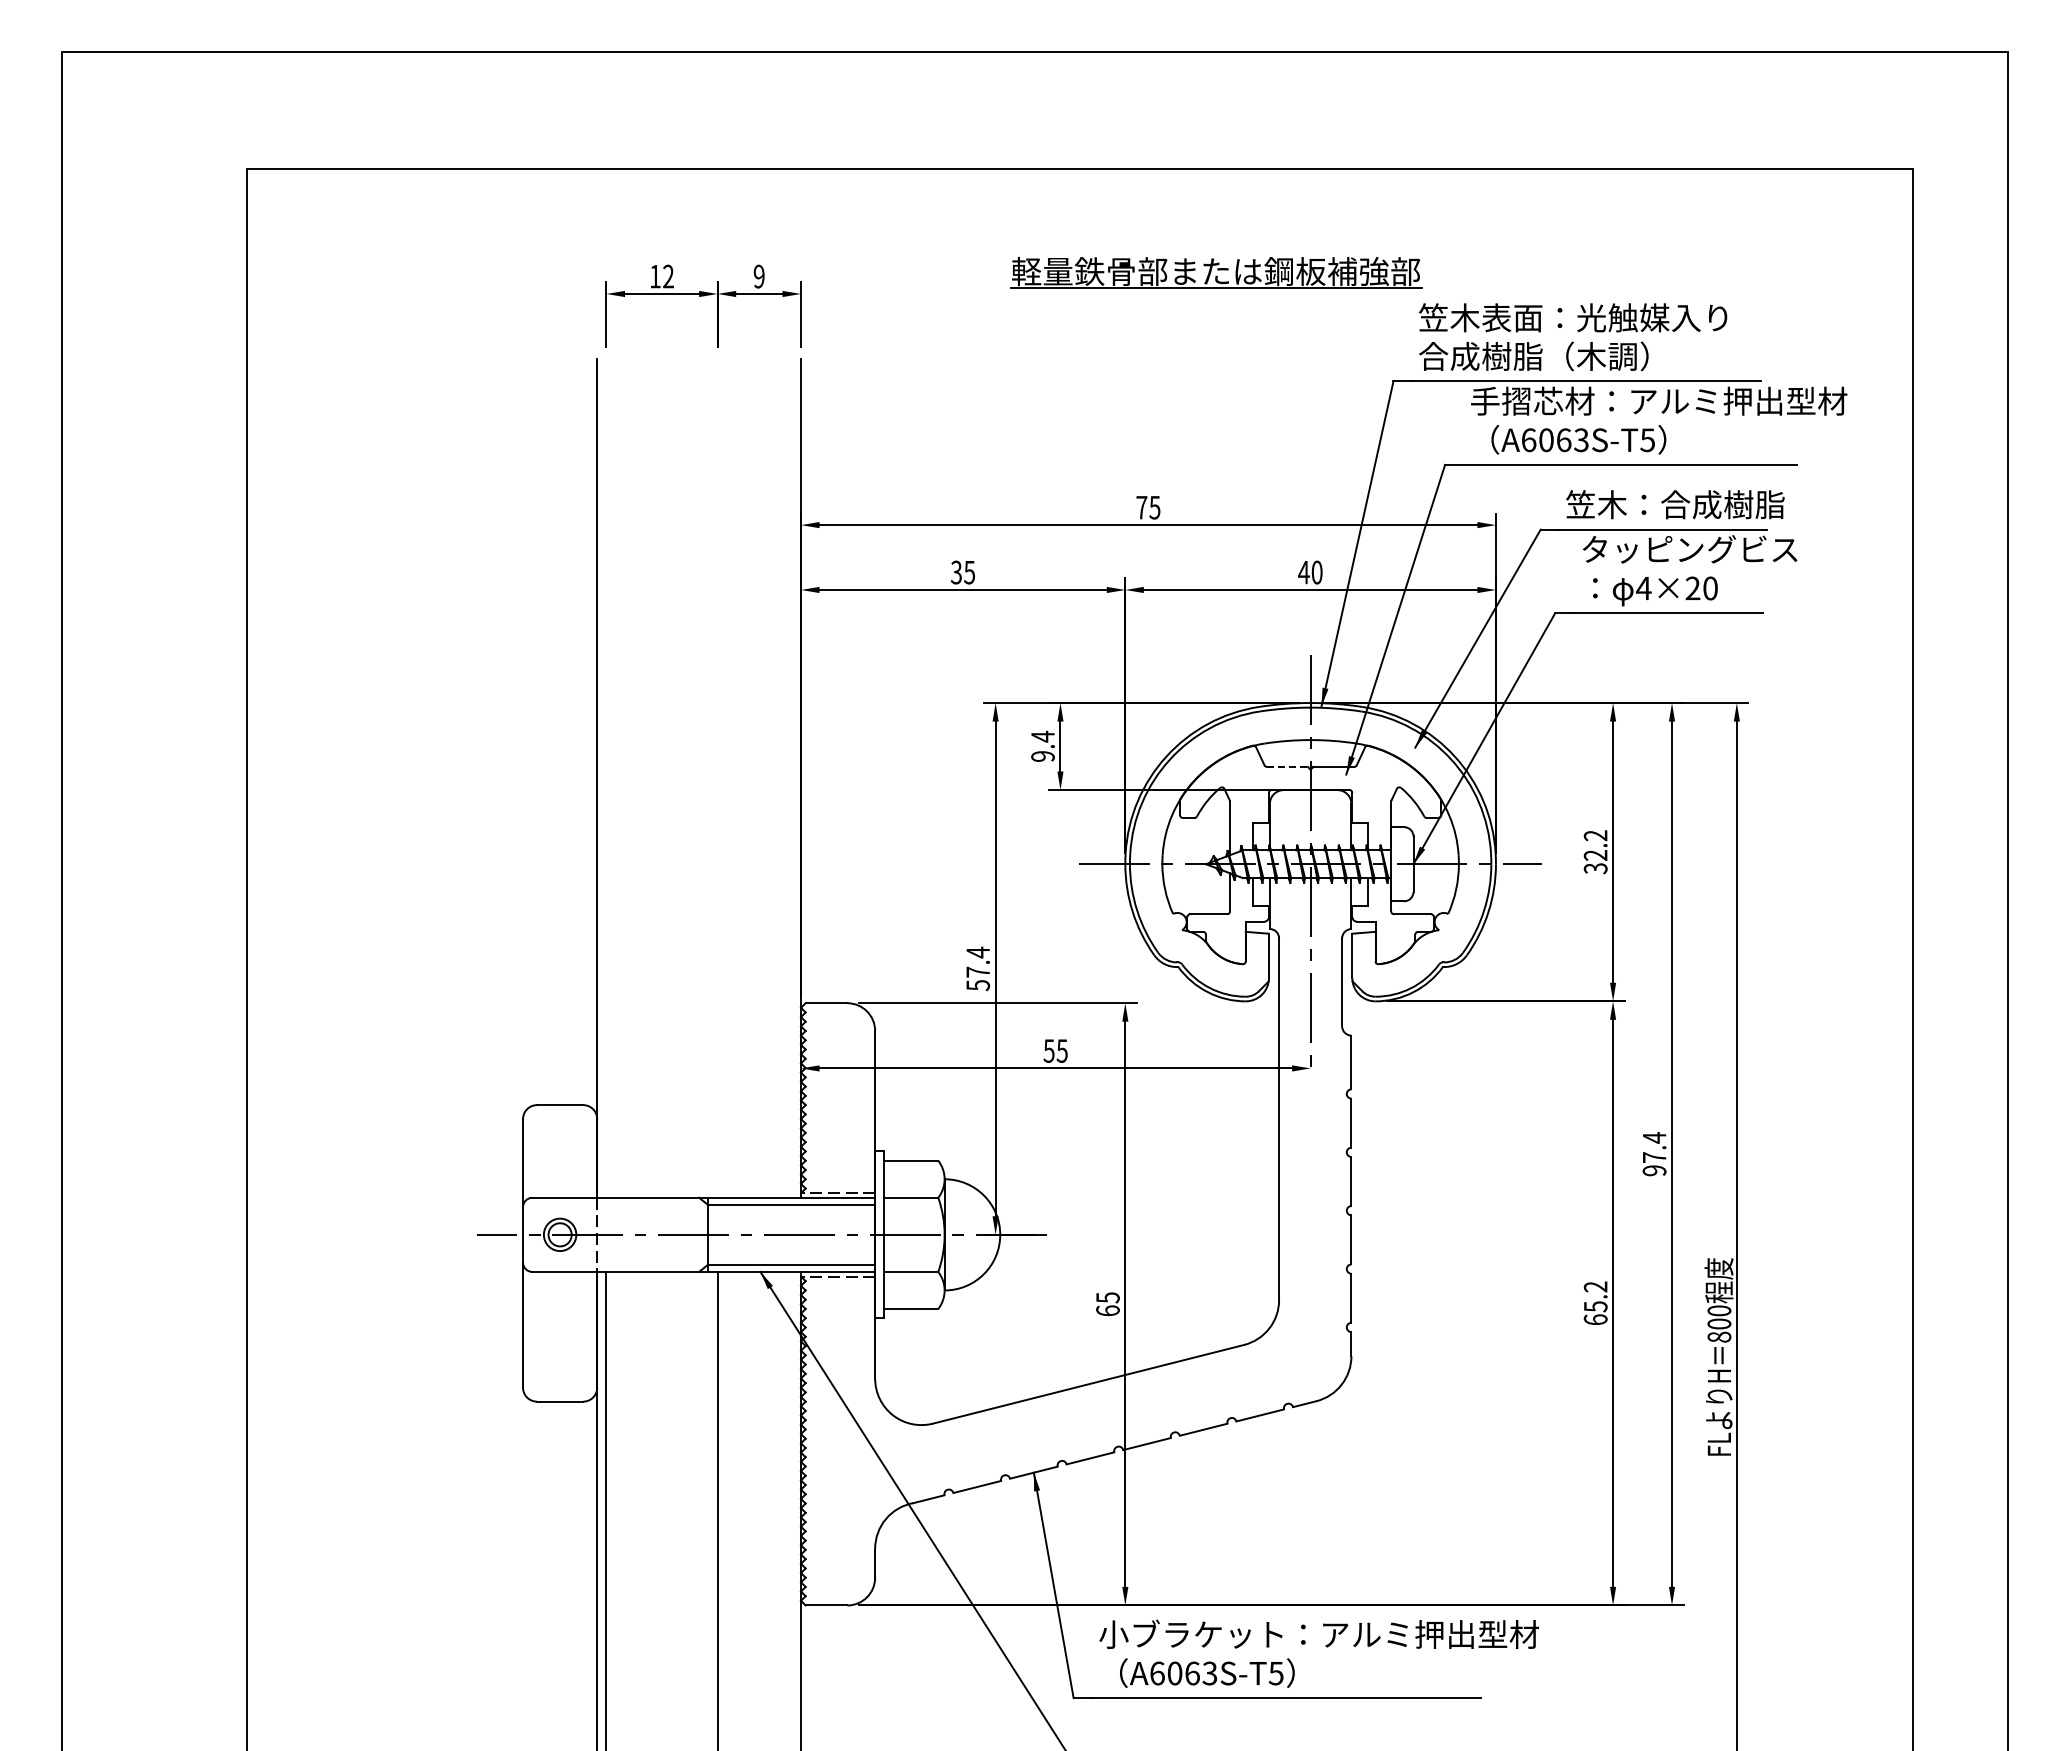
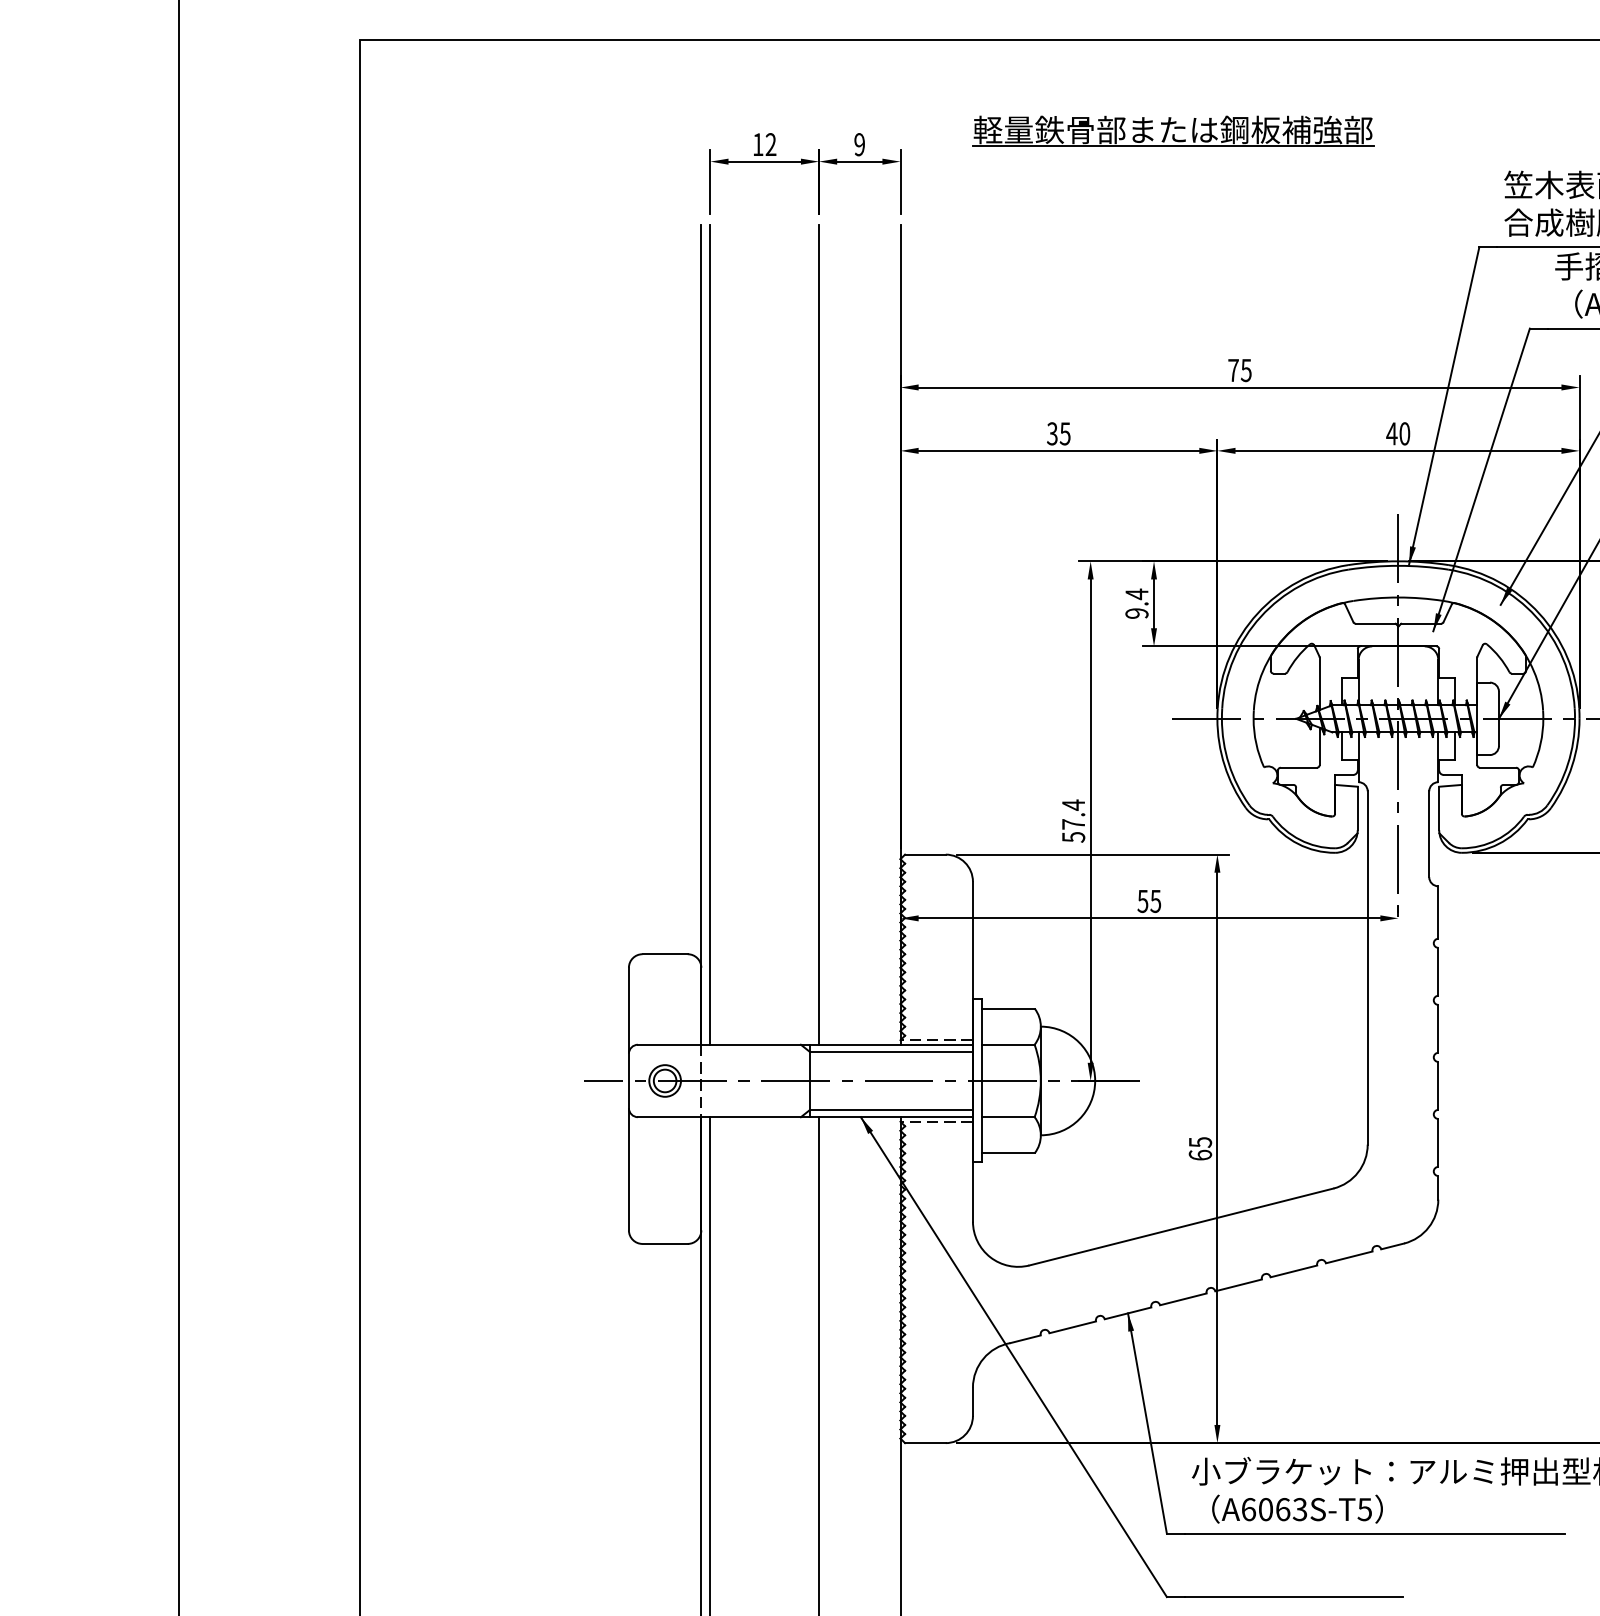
part: (1216, 272) -> (1173, 130), moved
line: (1287, 766) -> (1375, 623), dashed -> solid
line: (606, 777) -> (710, 634), added
line: (717, 777) -> (818, 634), added

